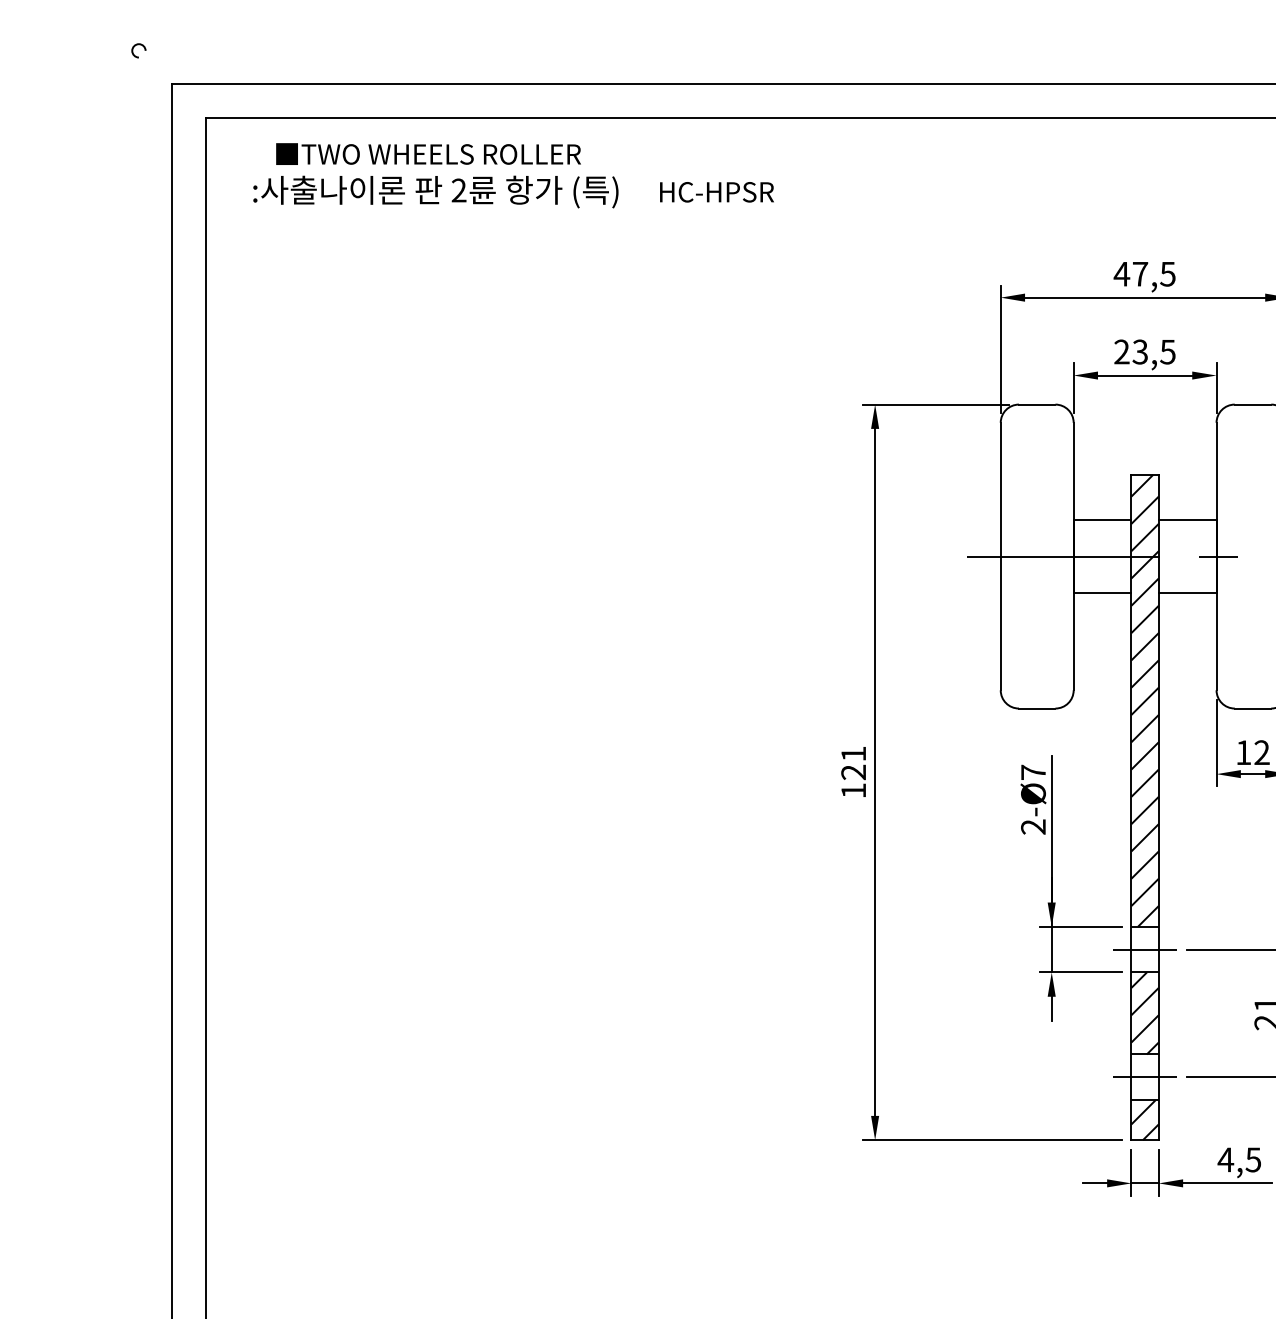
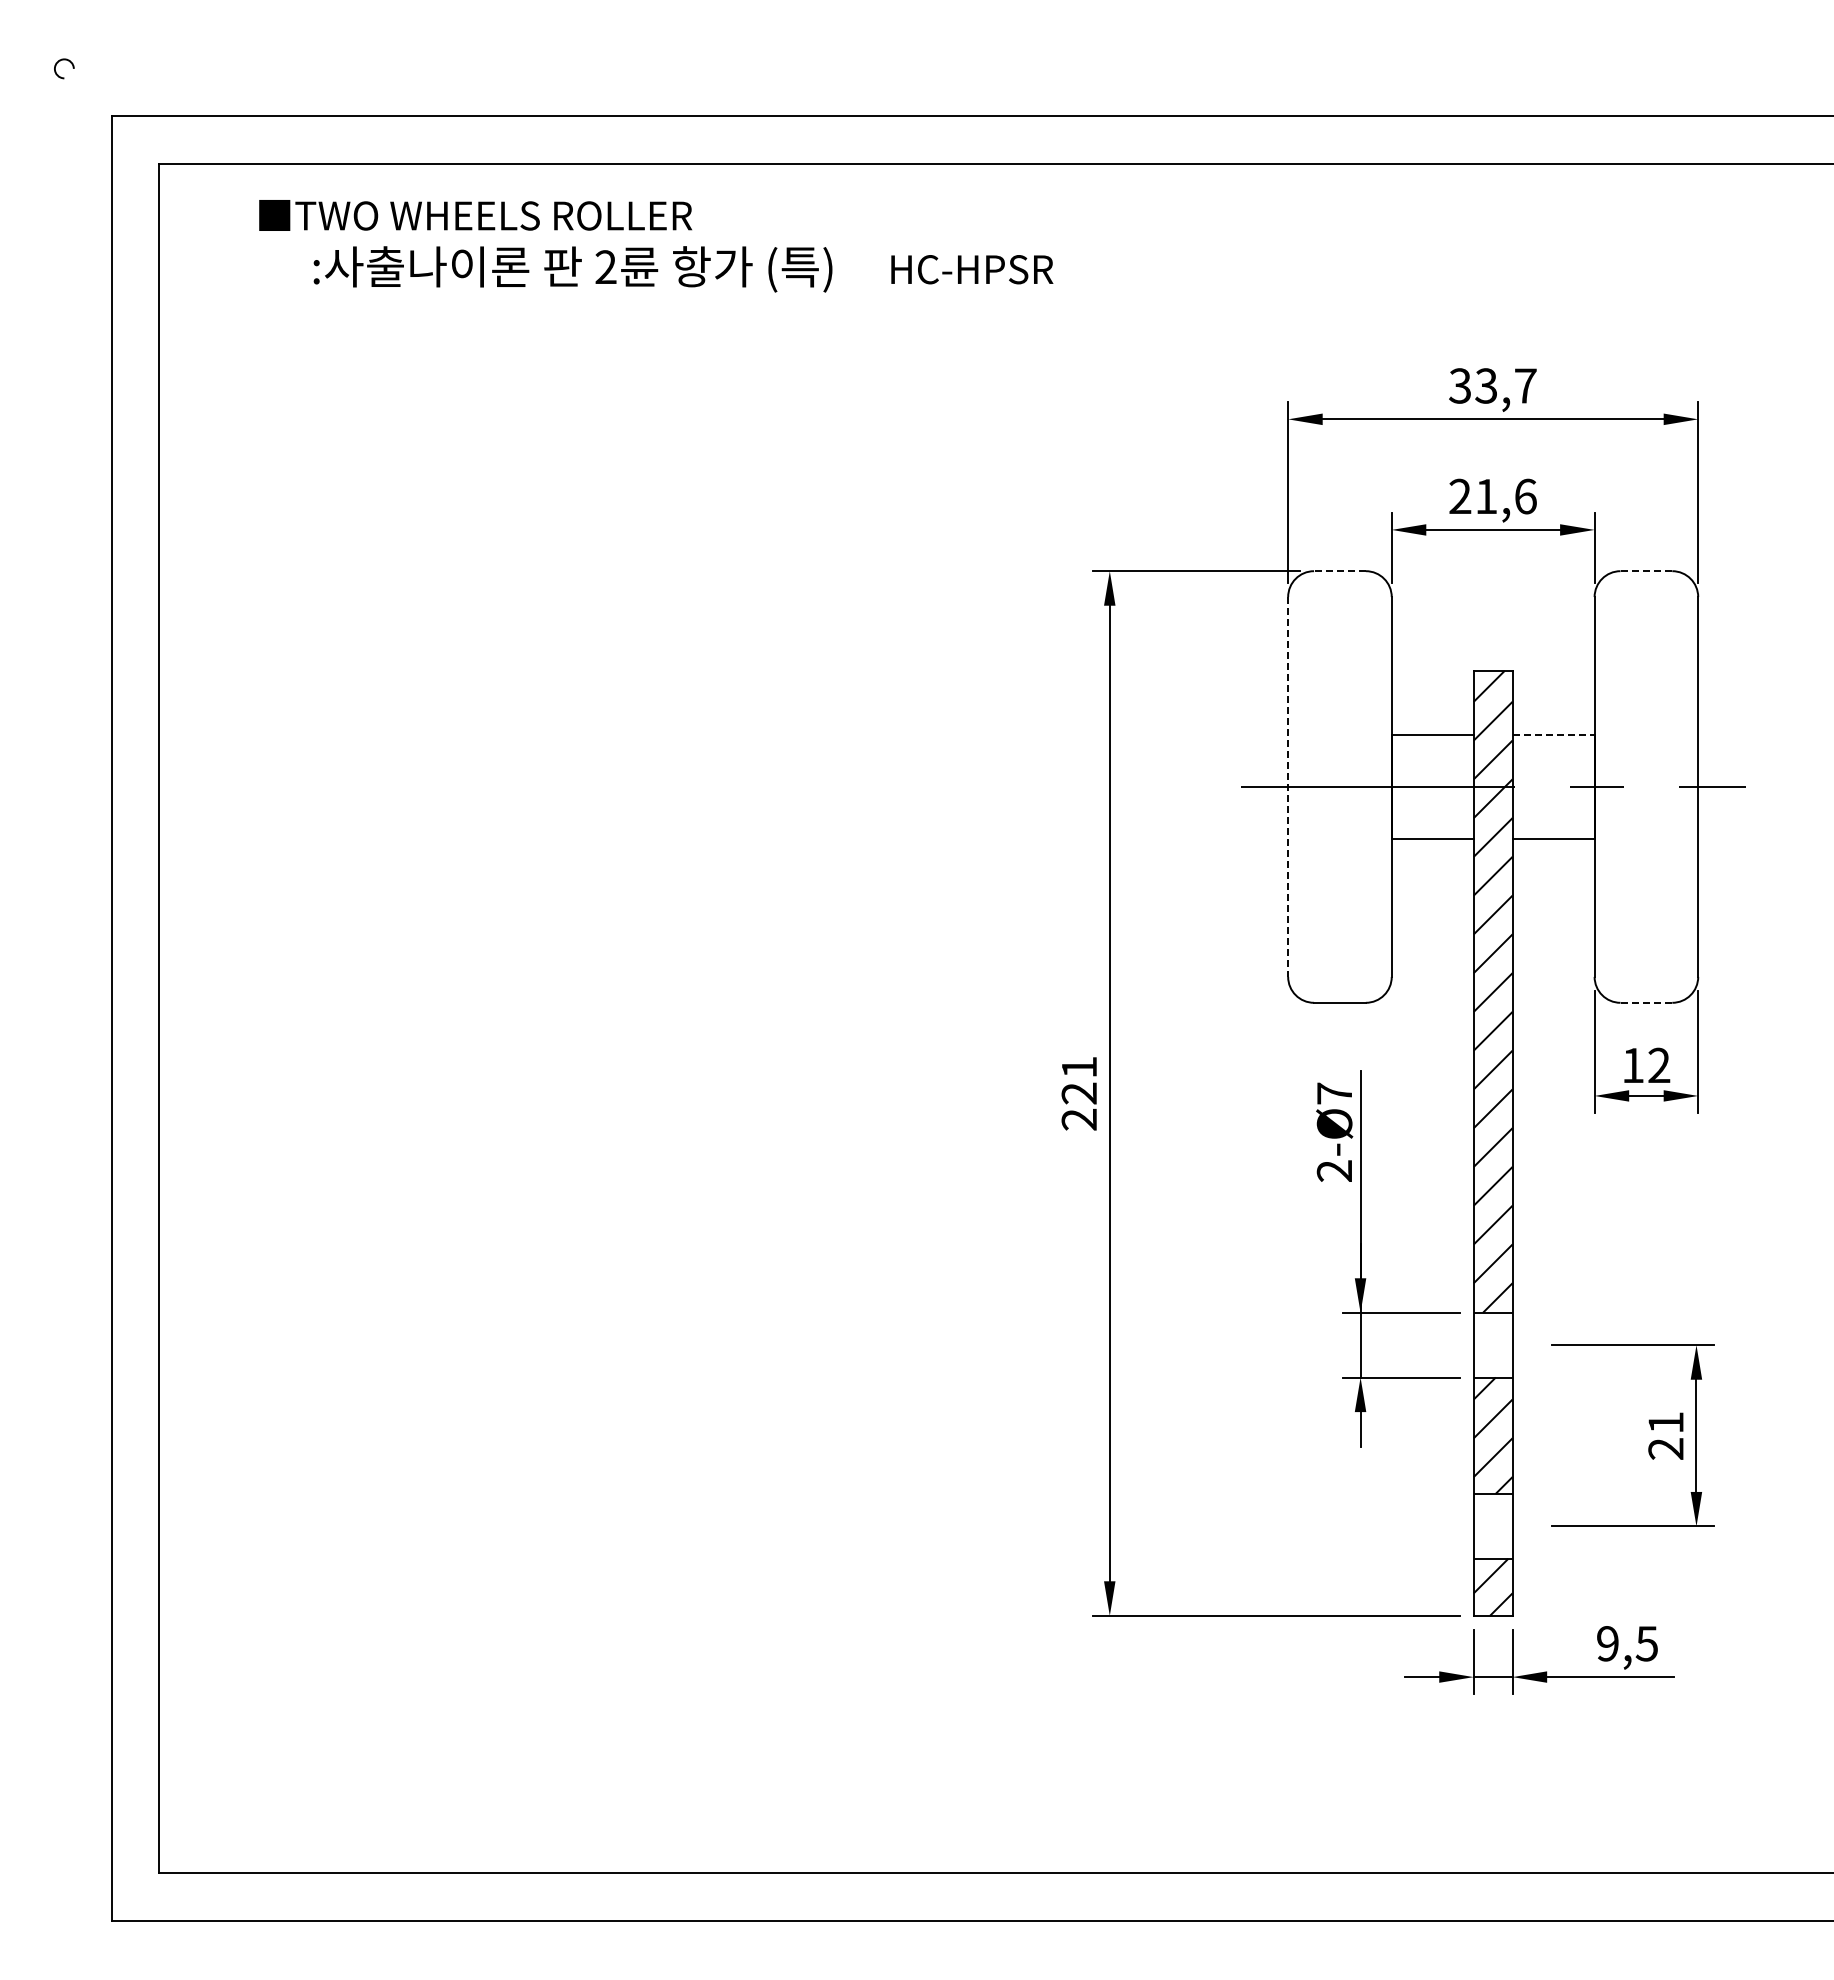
text: (513, 192) -> (683, 269), moved
text: (1144, 273) -> (1492, 385), 47,5 -> 33,7
text: (1153, 352) -> (1505, 496), 23,5 -> 21,6
line: (1036, 404) -> (1339, 571), solid -> dashed
line: (1253, 404) -> (1646, 571), solid -> dashed
line: (1188, 520) -> (1554, 735), solid -> dashed
line: (1000, 556) -> (1288, 787), solid -> dashed
line: (1253, 708) -> (1646, 1002), solid -> dashed
text: (853, 790) -> (1078, 1119), 121 -> 221
line: (1144, 949) -> (1492, 1345), removed
line: (1144, 1077) -> (1492, 1526), removed
text: (1225, 1159) -> (1607, 1643), 4,5 -> 9,5

